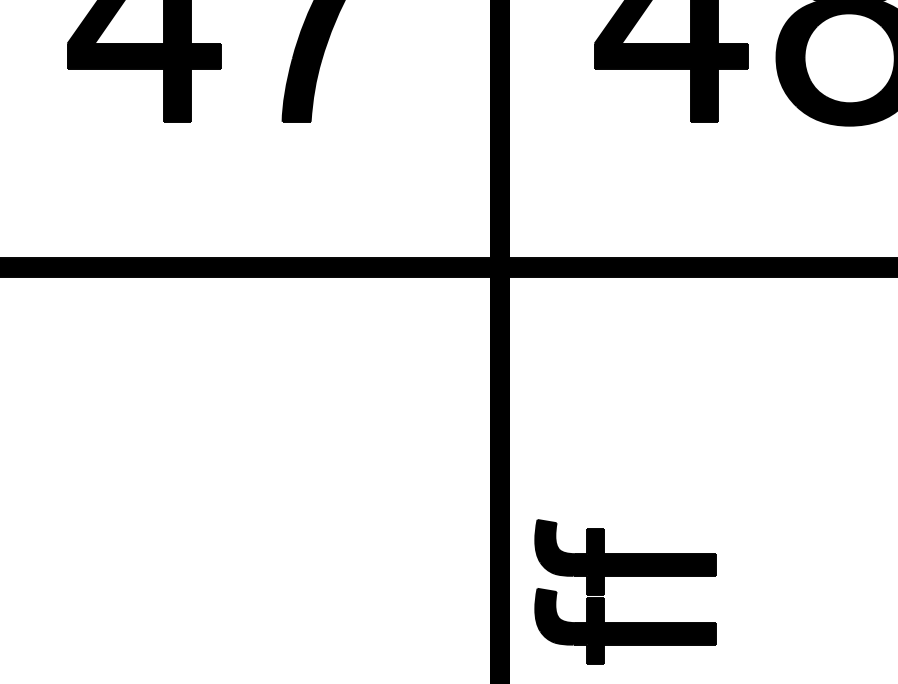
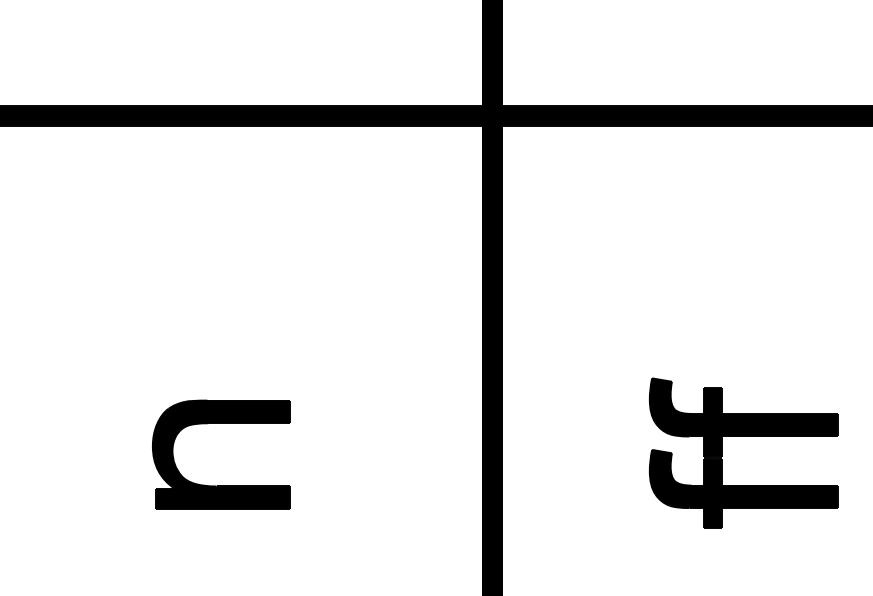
part: (238, 563) -> (220, 423), added
part: (625, 576) -> (743, 437), moved

